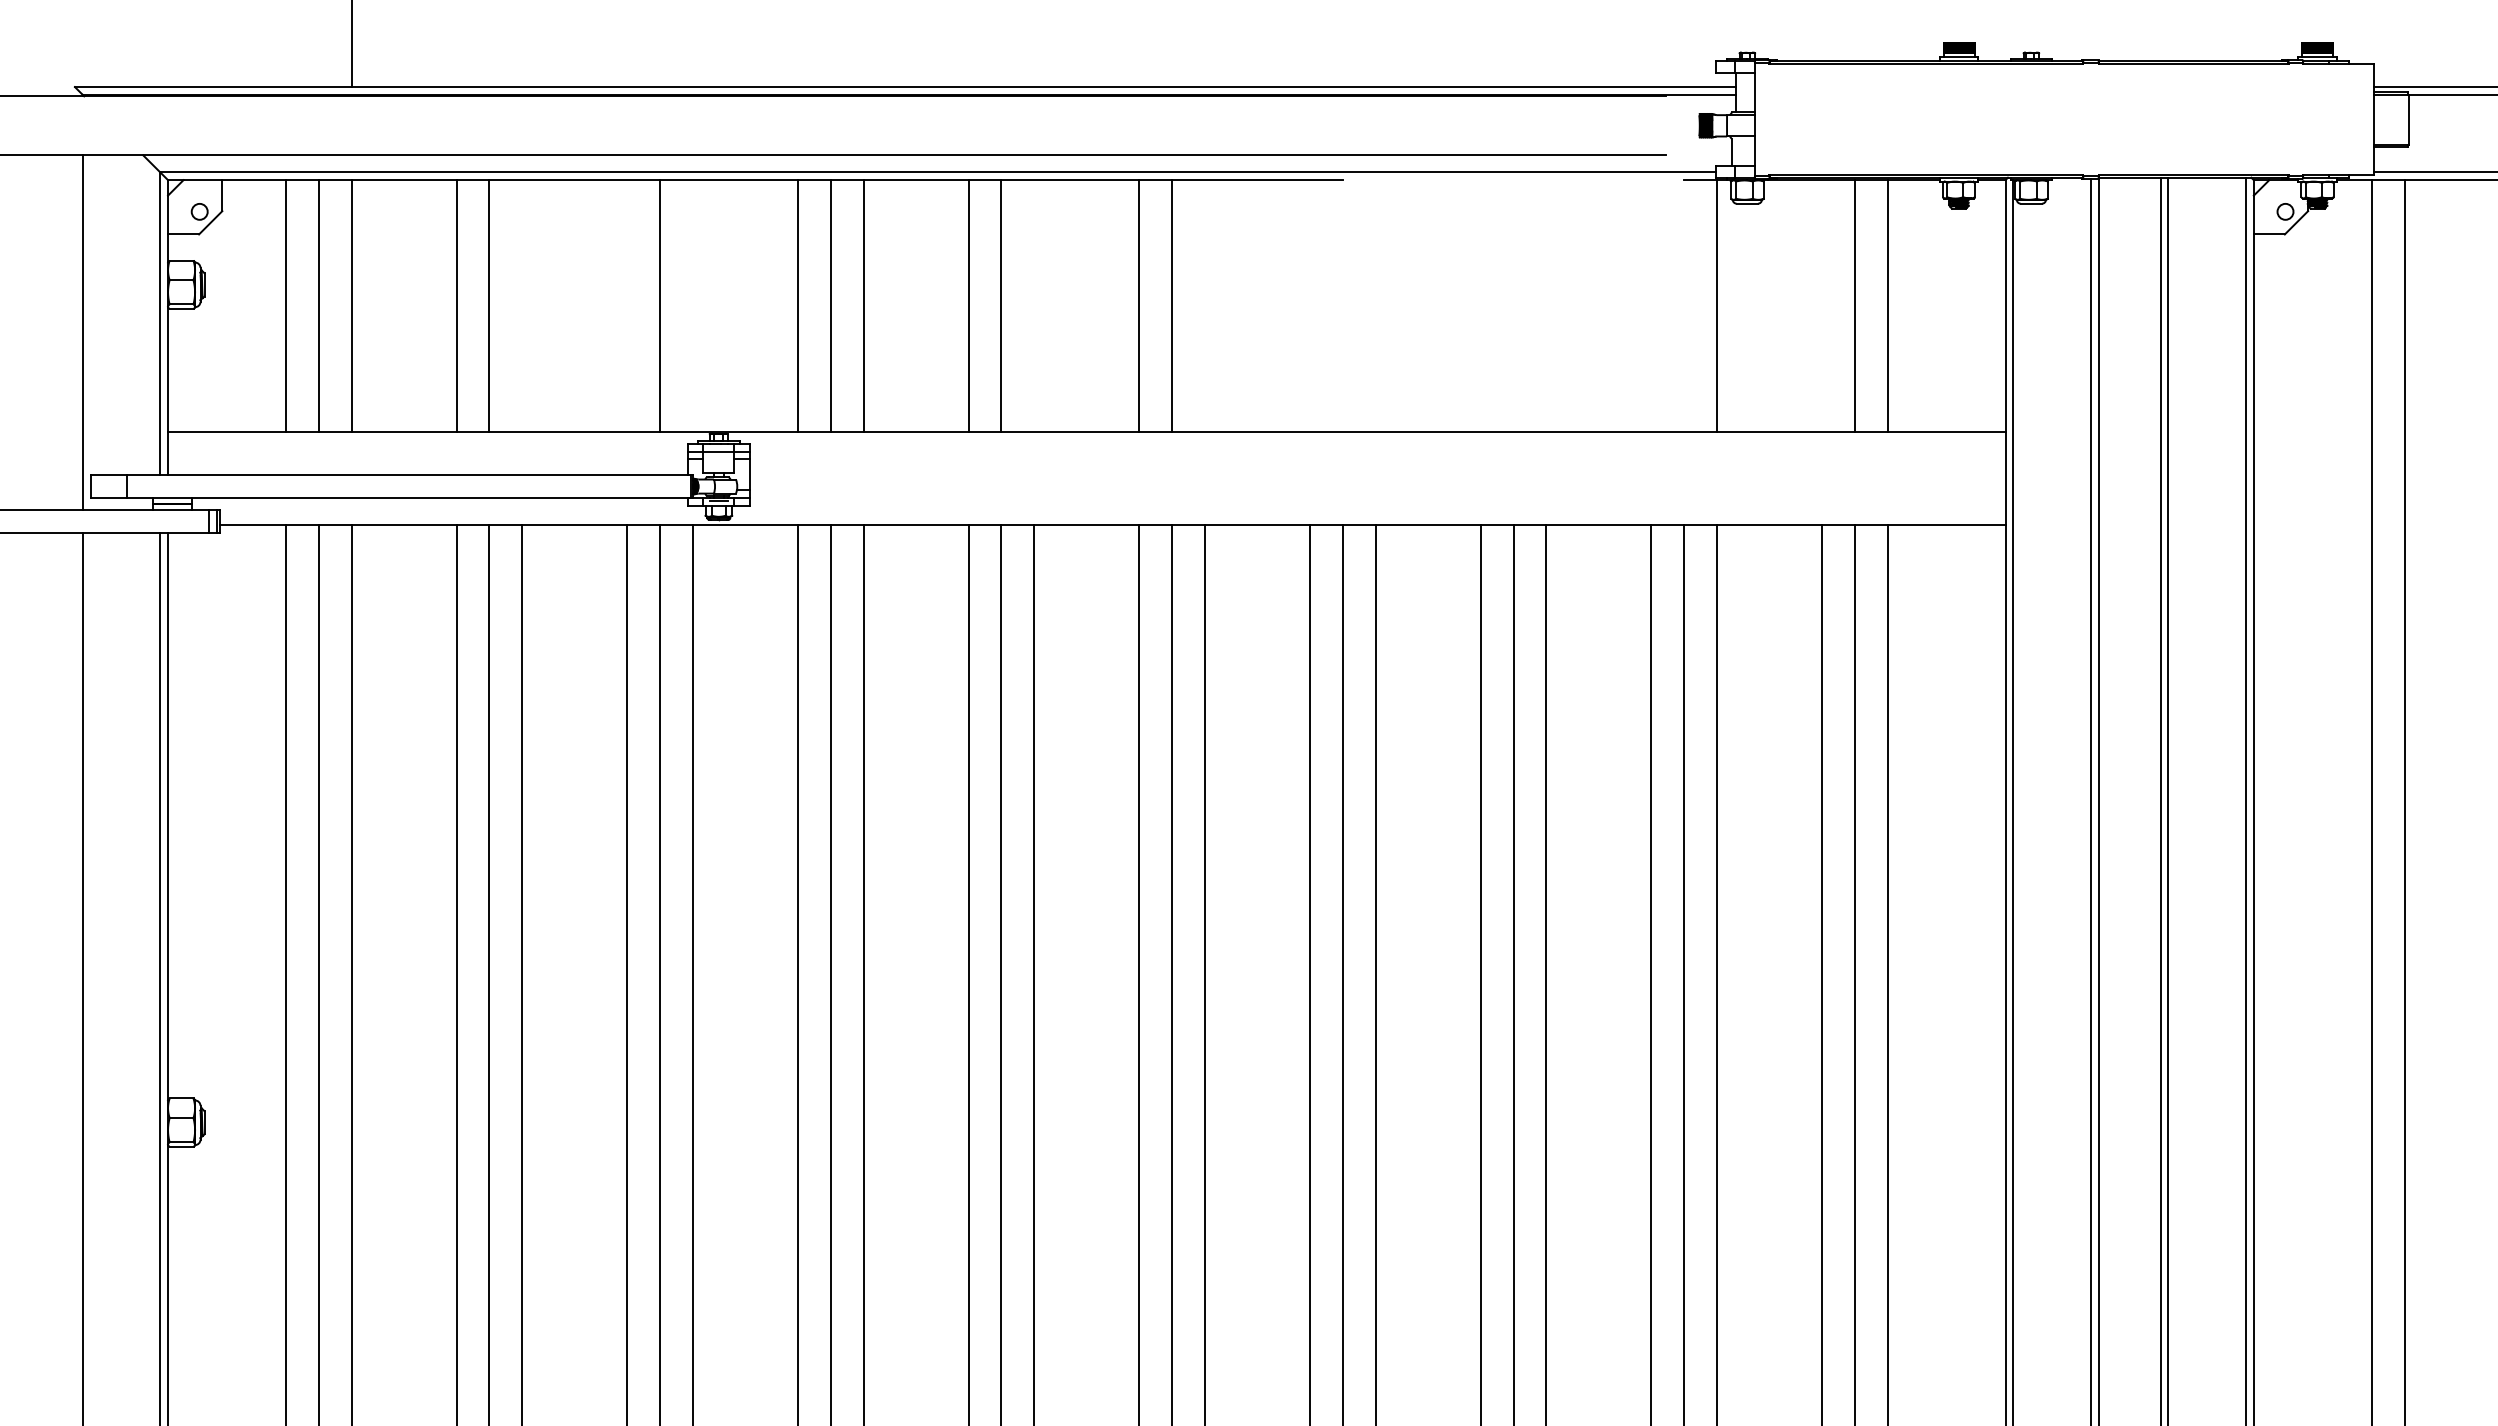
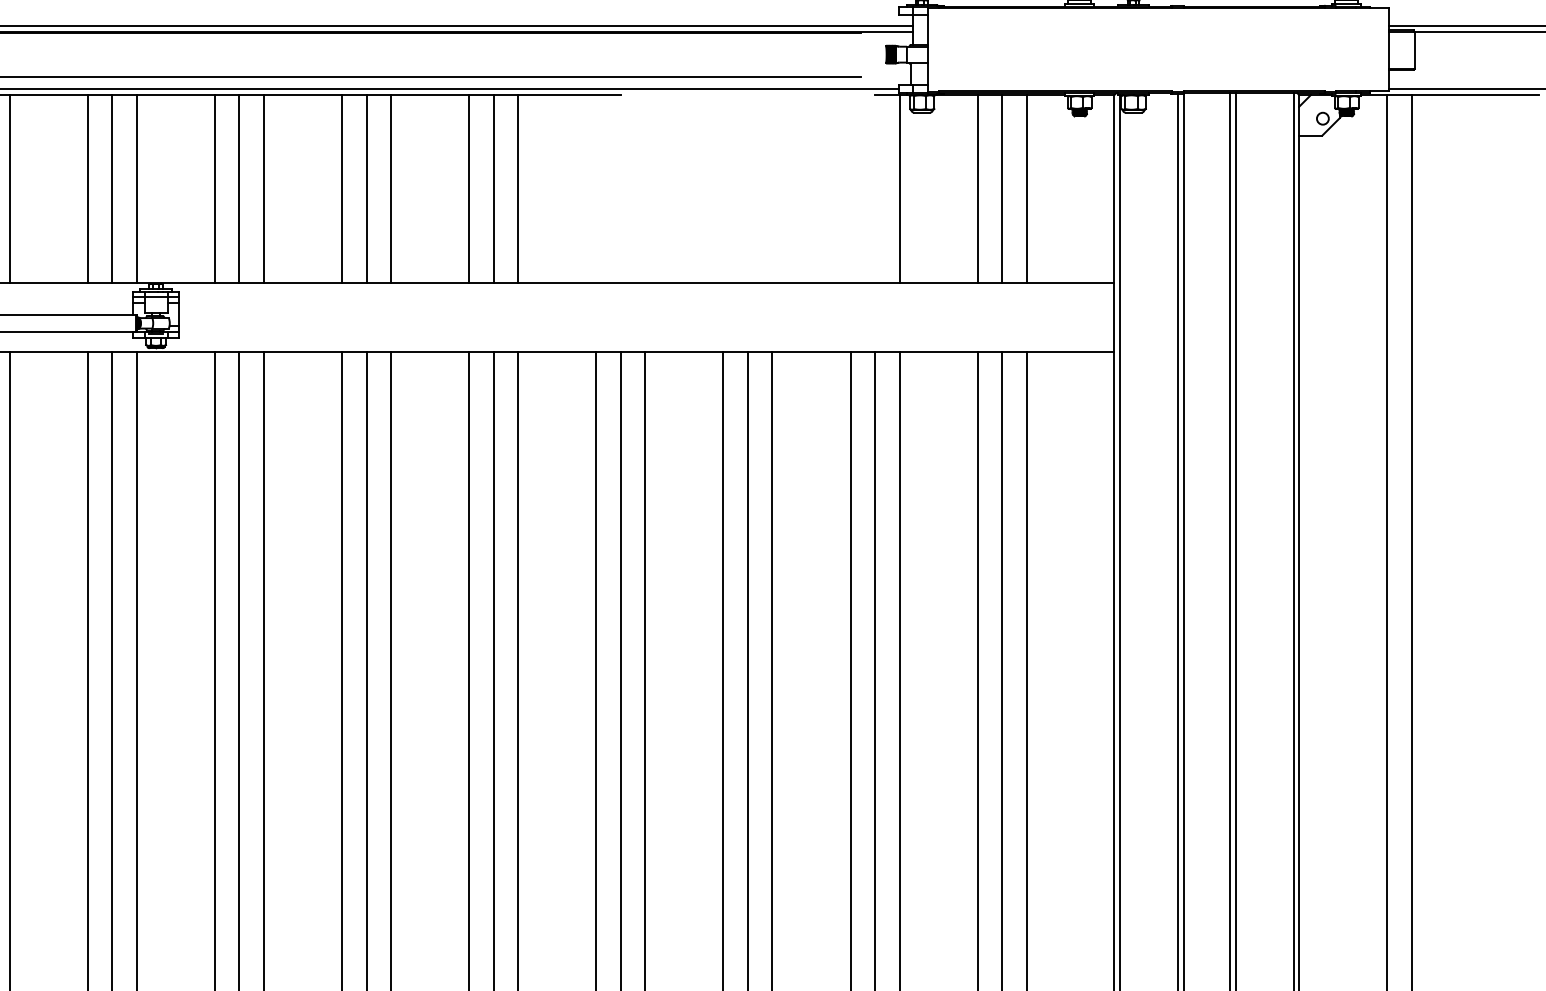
line: (522, 306) -> (9, 189), added
line: (627, 306) -> (88, 189), added
line: (693, 306) -> (137, 189), added
line: (1034, 306) -> (391, 189), added
line: (1205, 306) -> (518, 189), added
line: (1821, 306) -> (977, 189), added

